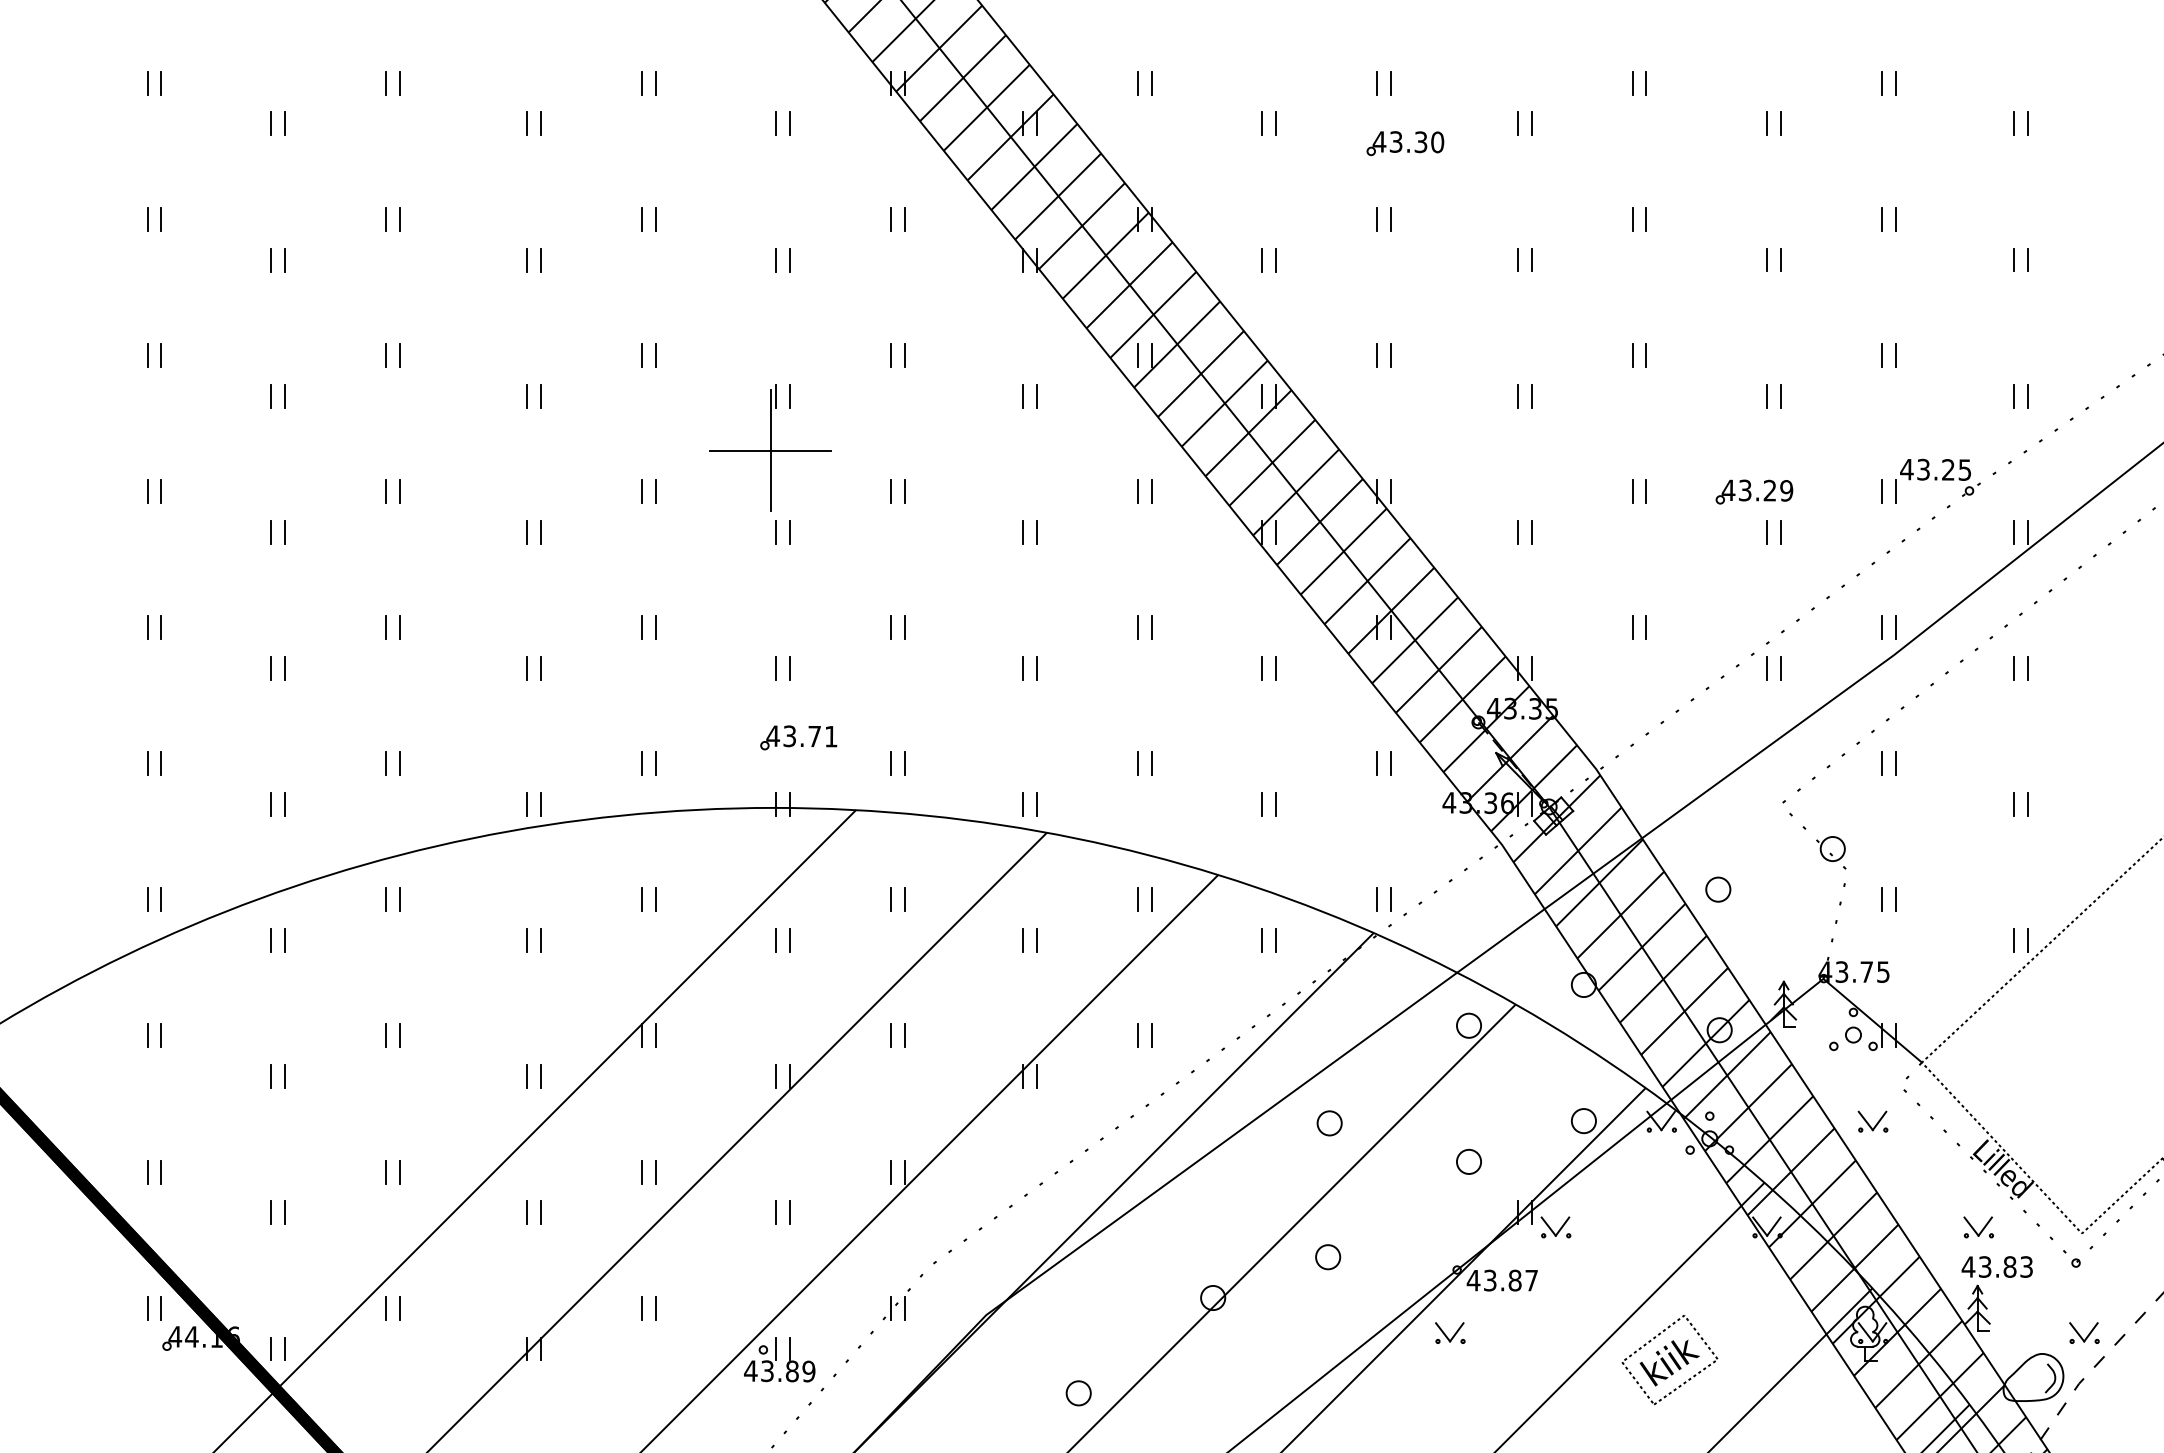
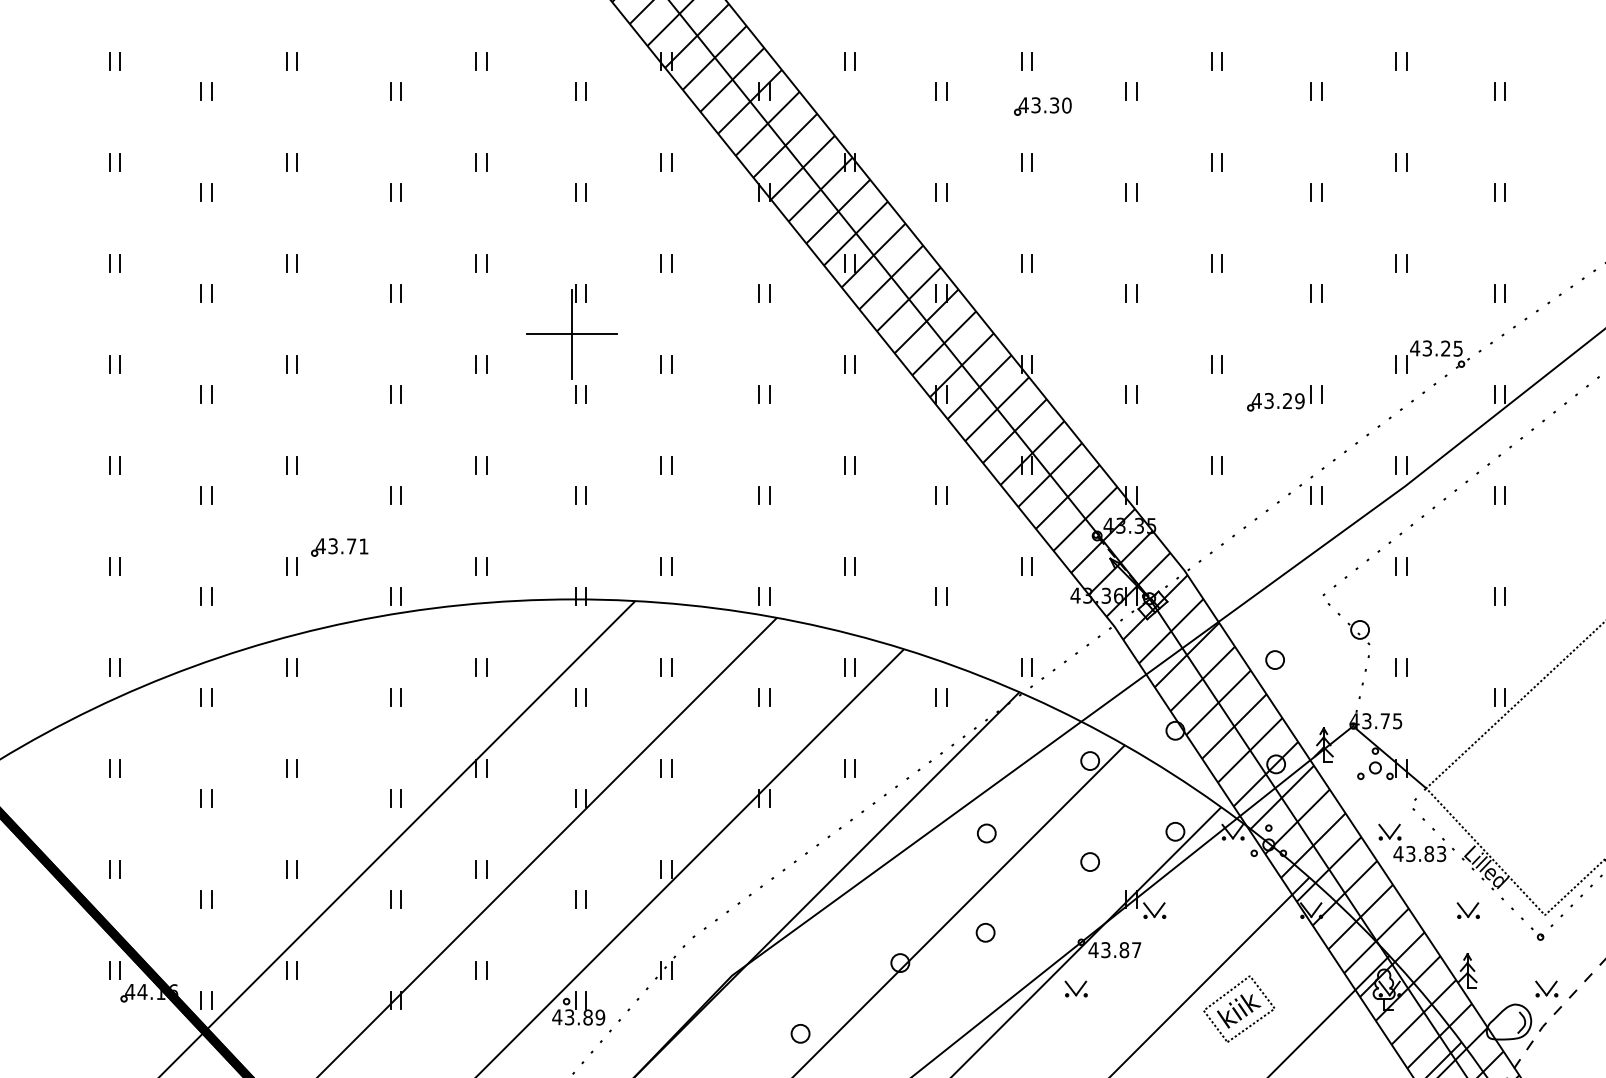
part: (1754, 491) -> (1276, 401), moved
part: (798, 737) -> (339, 547), moved
text: (1996, 1266) -> (1419, 853), moved

